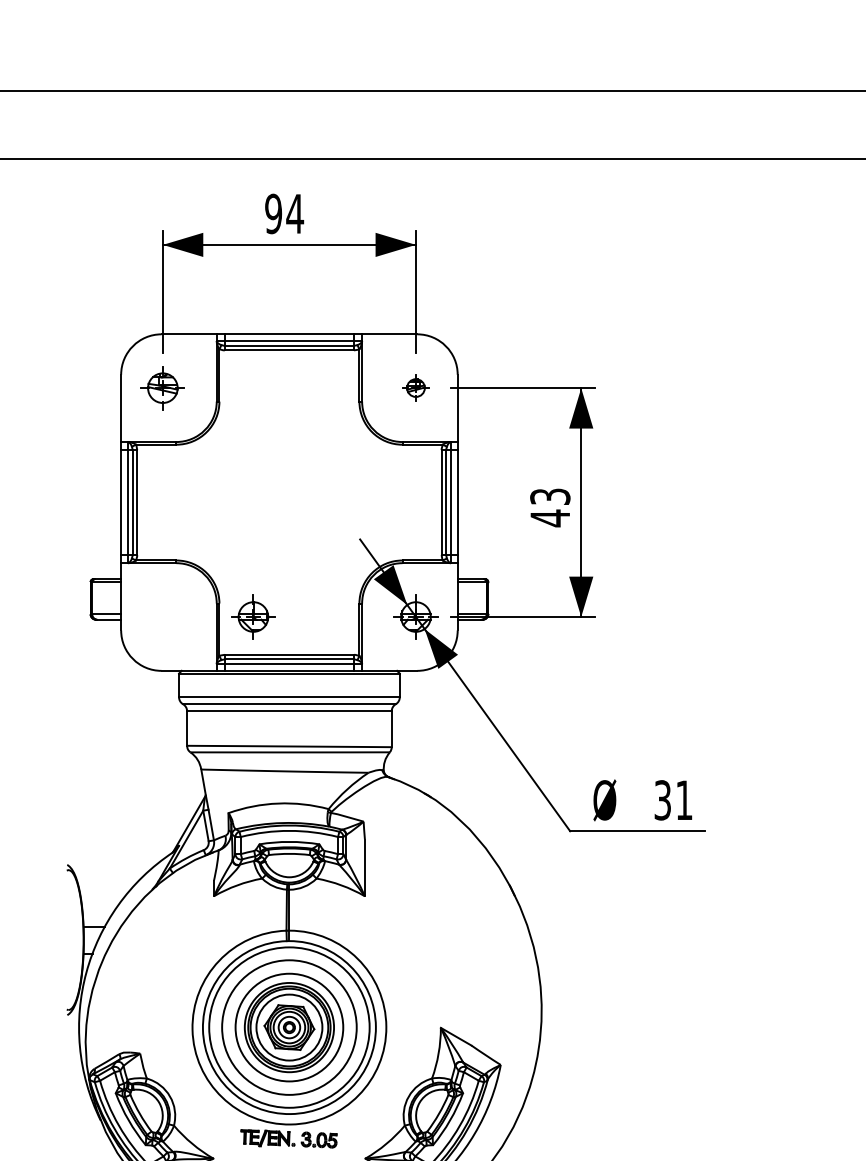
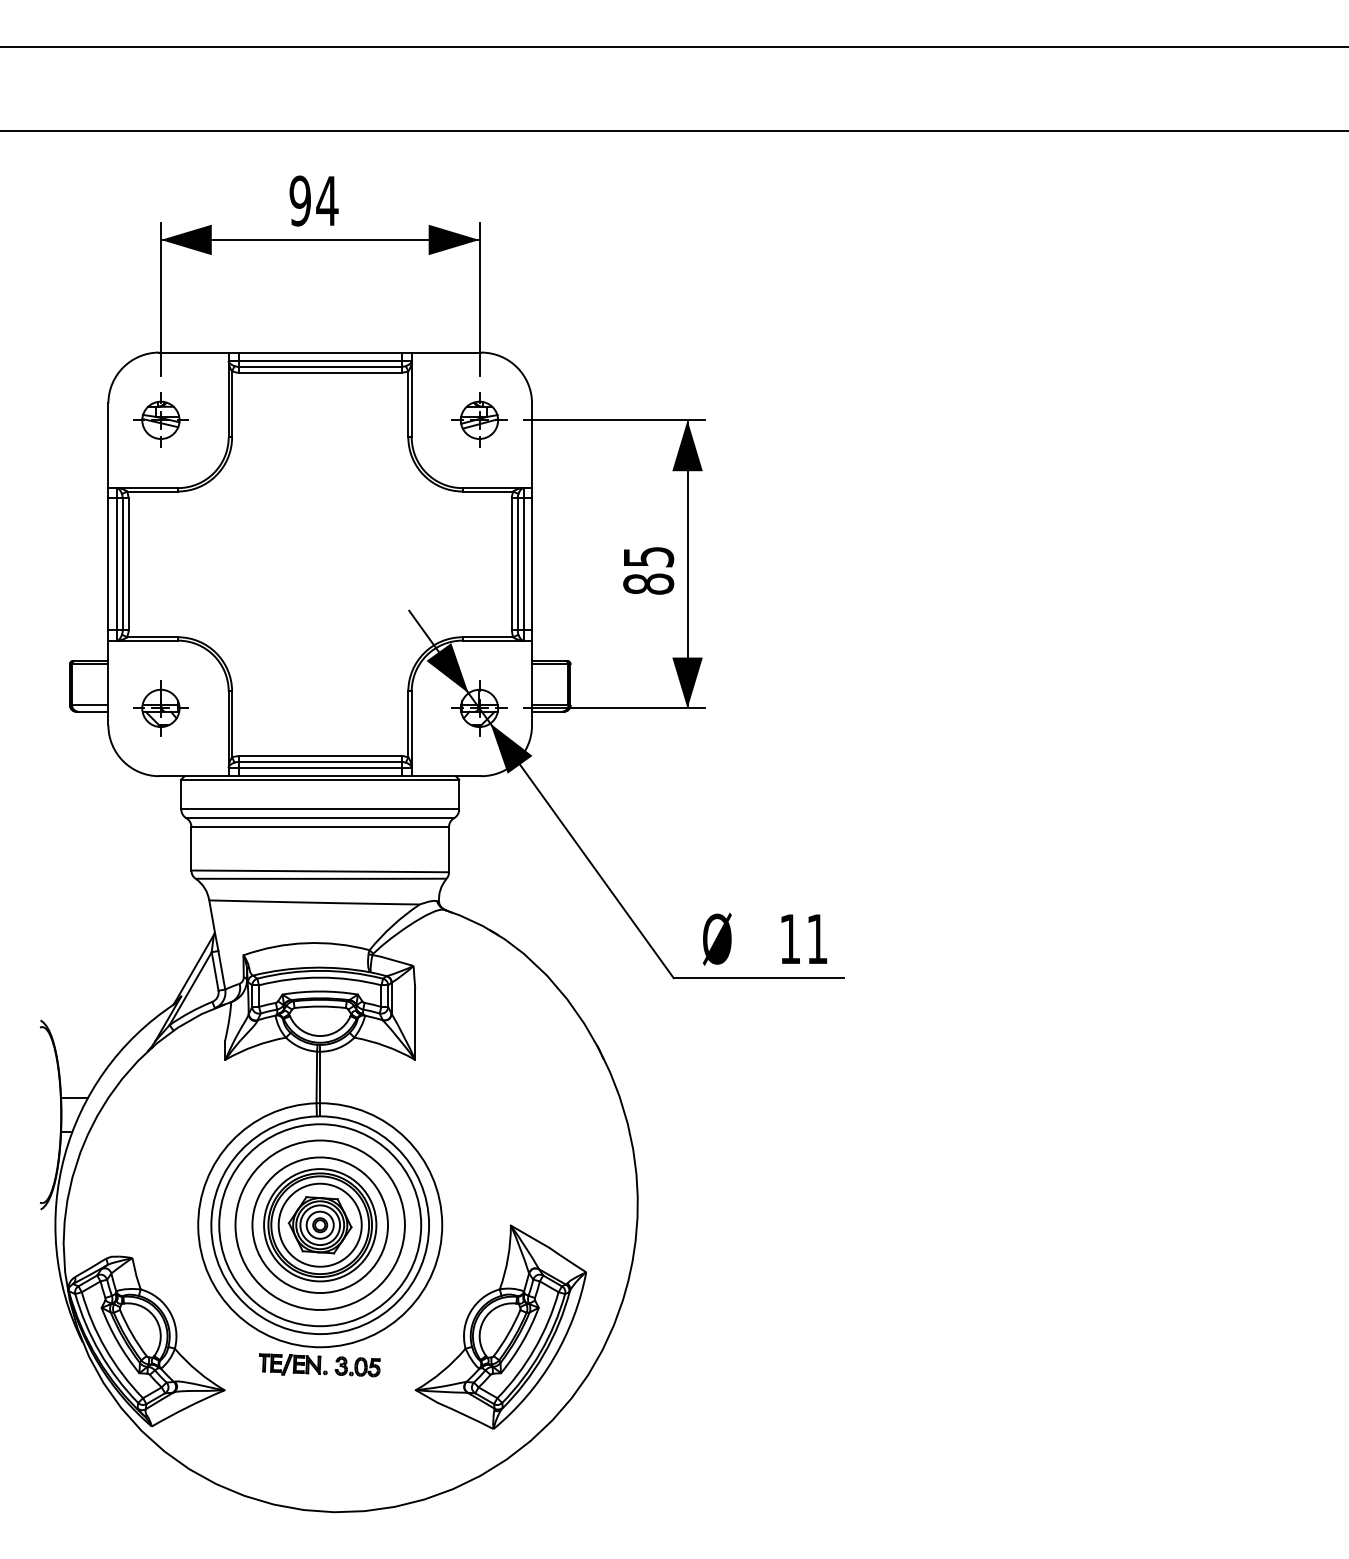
part: (415, 387) -> (479, 419), size x1.67
text: (550, 508) -> (648, 571), 43 -> 85
part: (253, 617) -> (160, 708), moved
text: (663, 799) -> (790, 938), 31 -> 11

